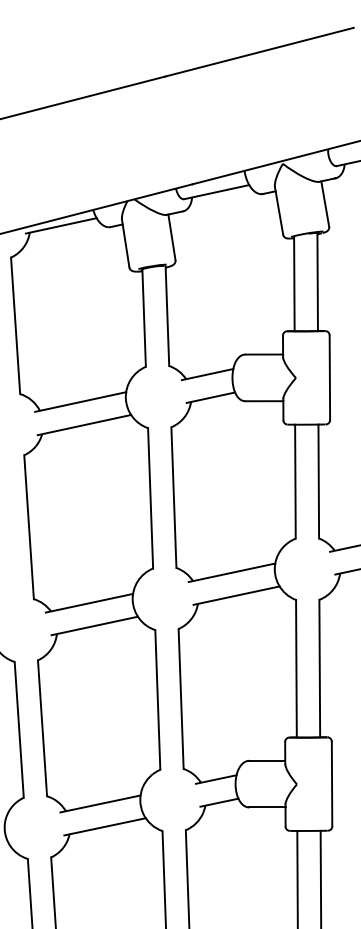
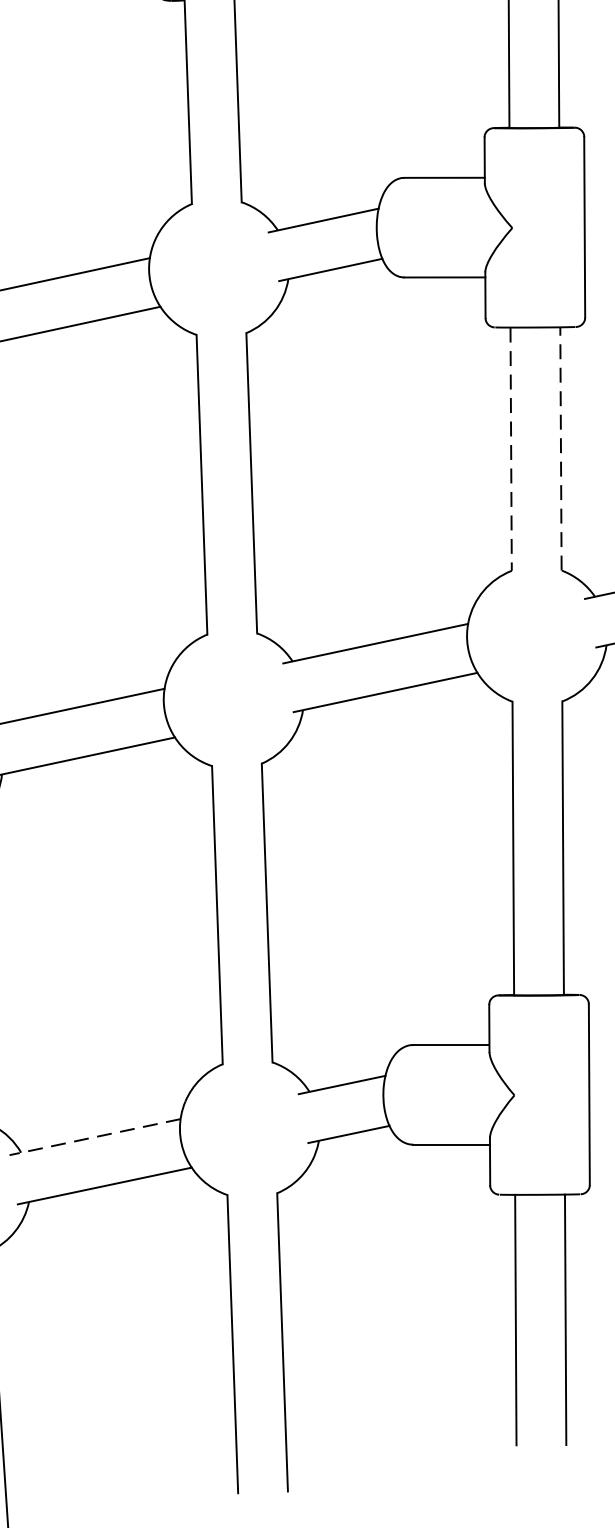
line: (295, 481) -> (511, 448), solid -> dashed
line: (318, 481) -> (560, 448), solid -> dashed
line: (100, 803) -> (95, 1136), solid -> dashed

